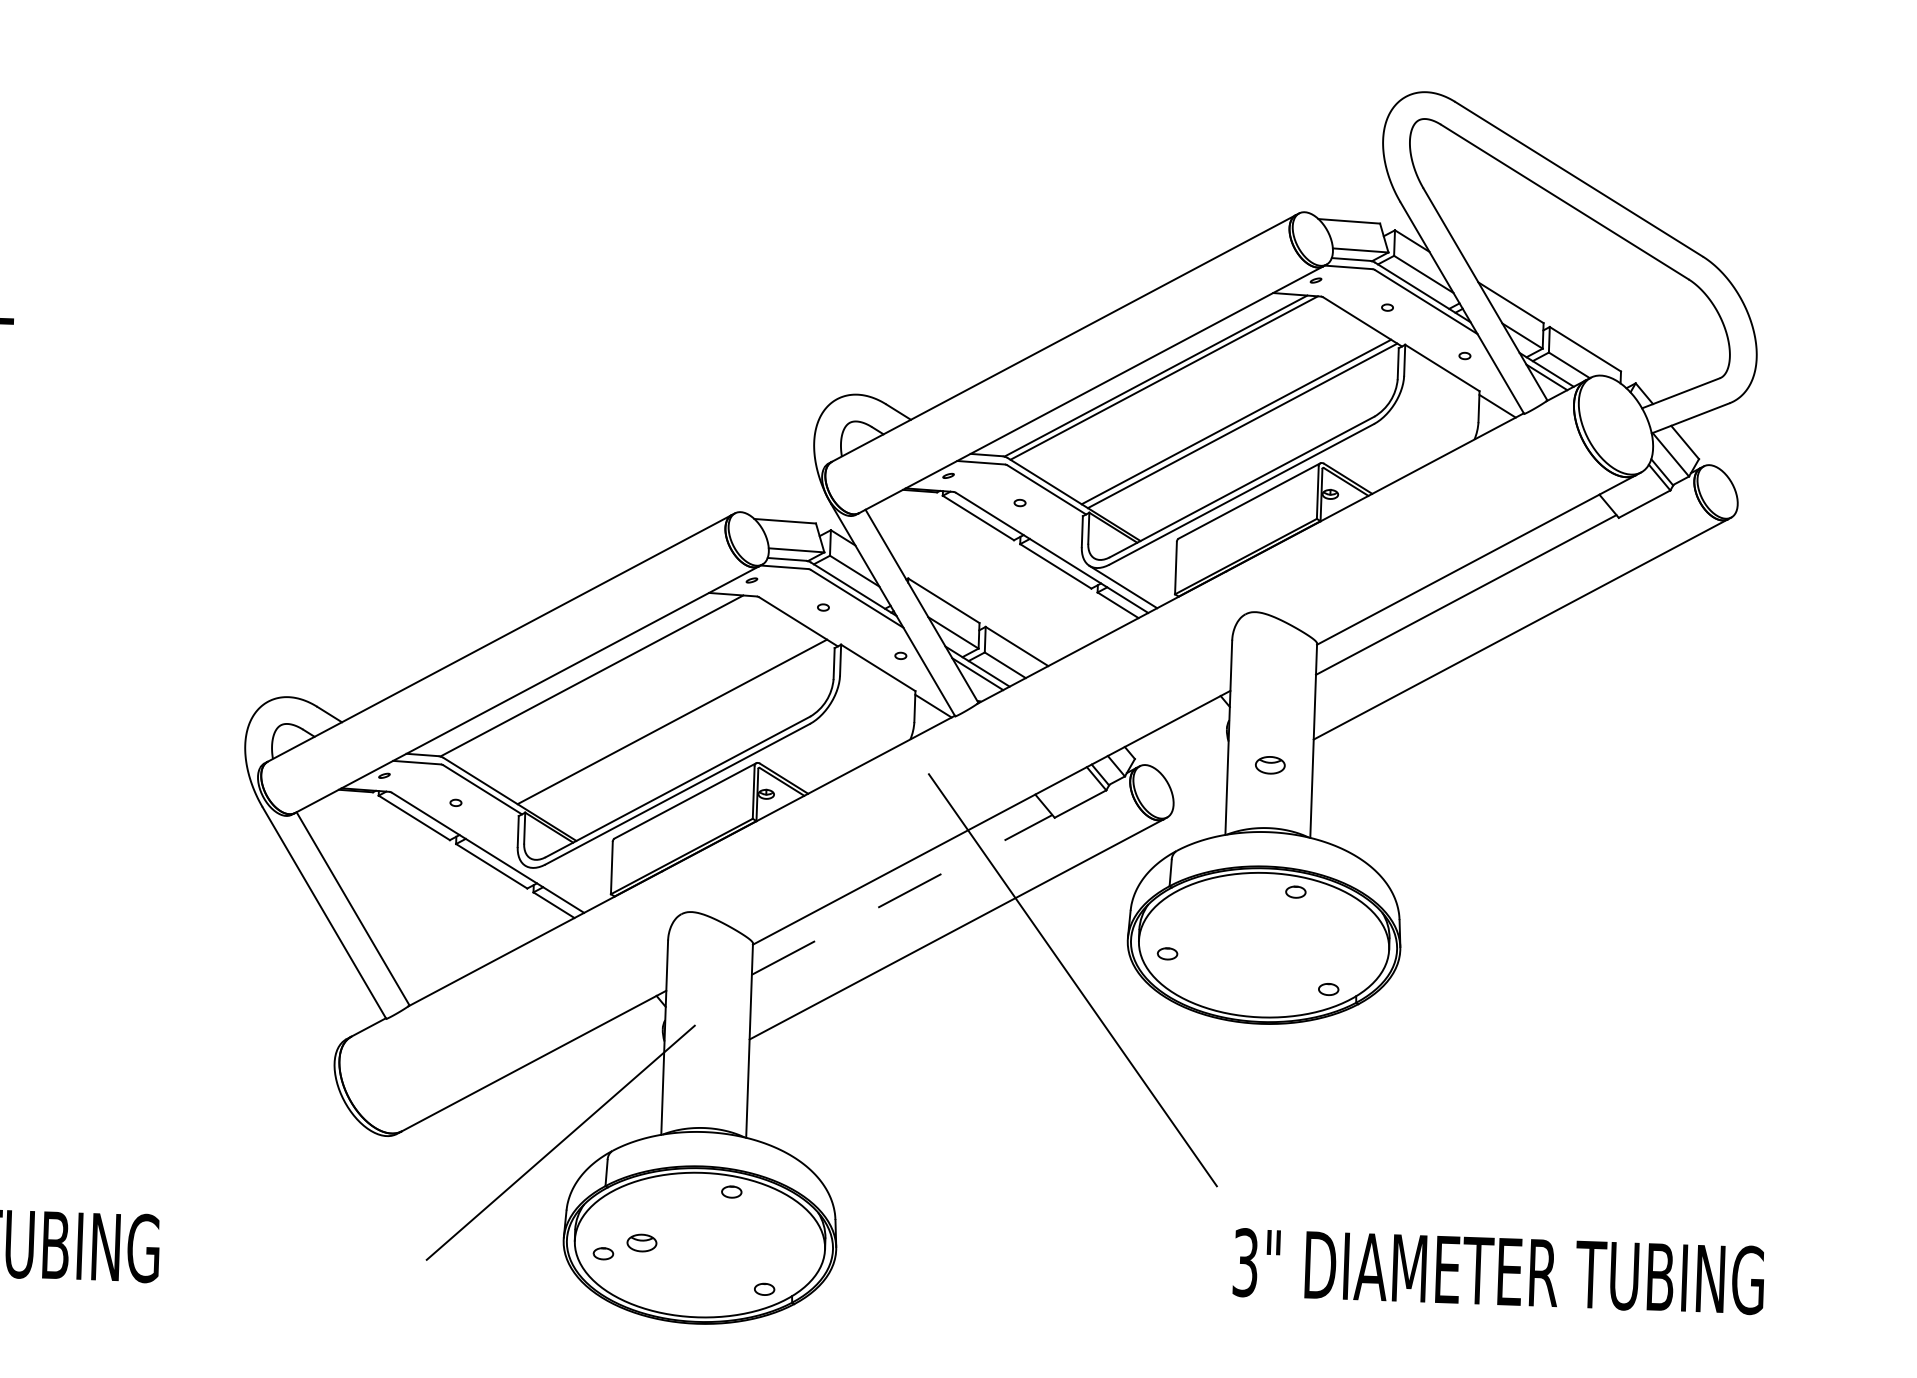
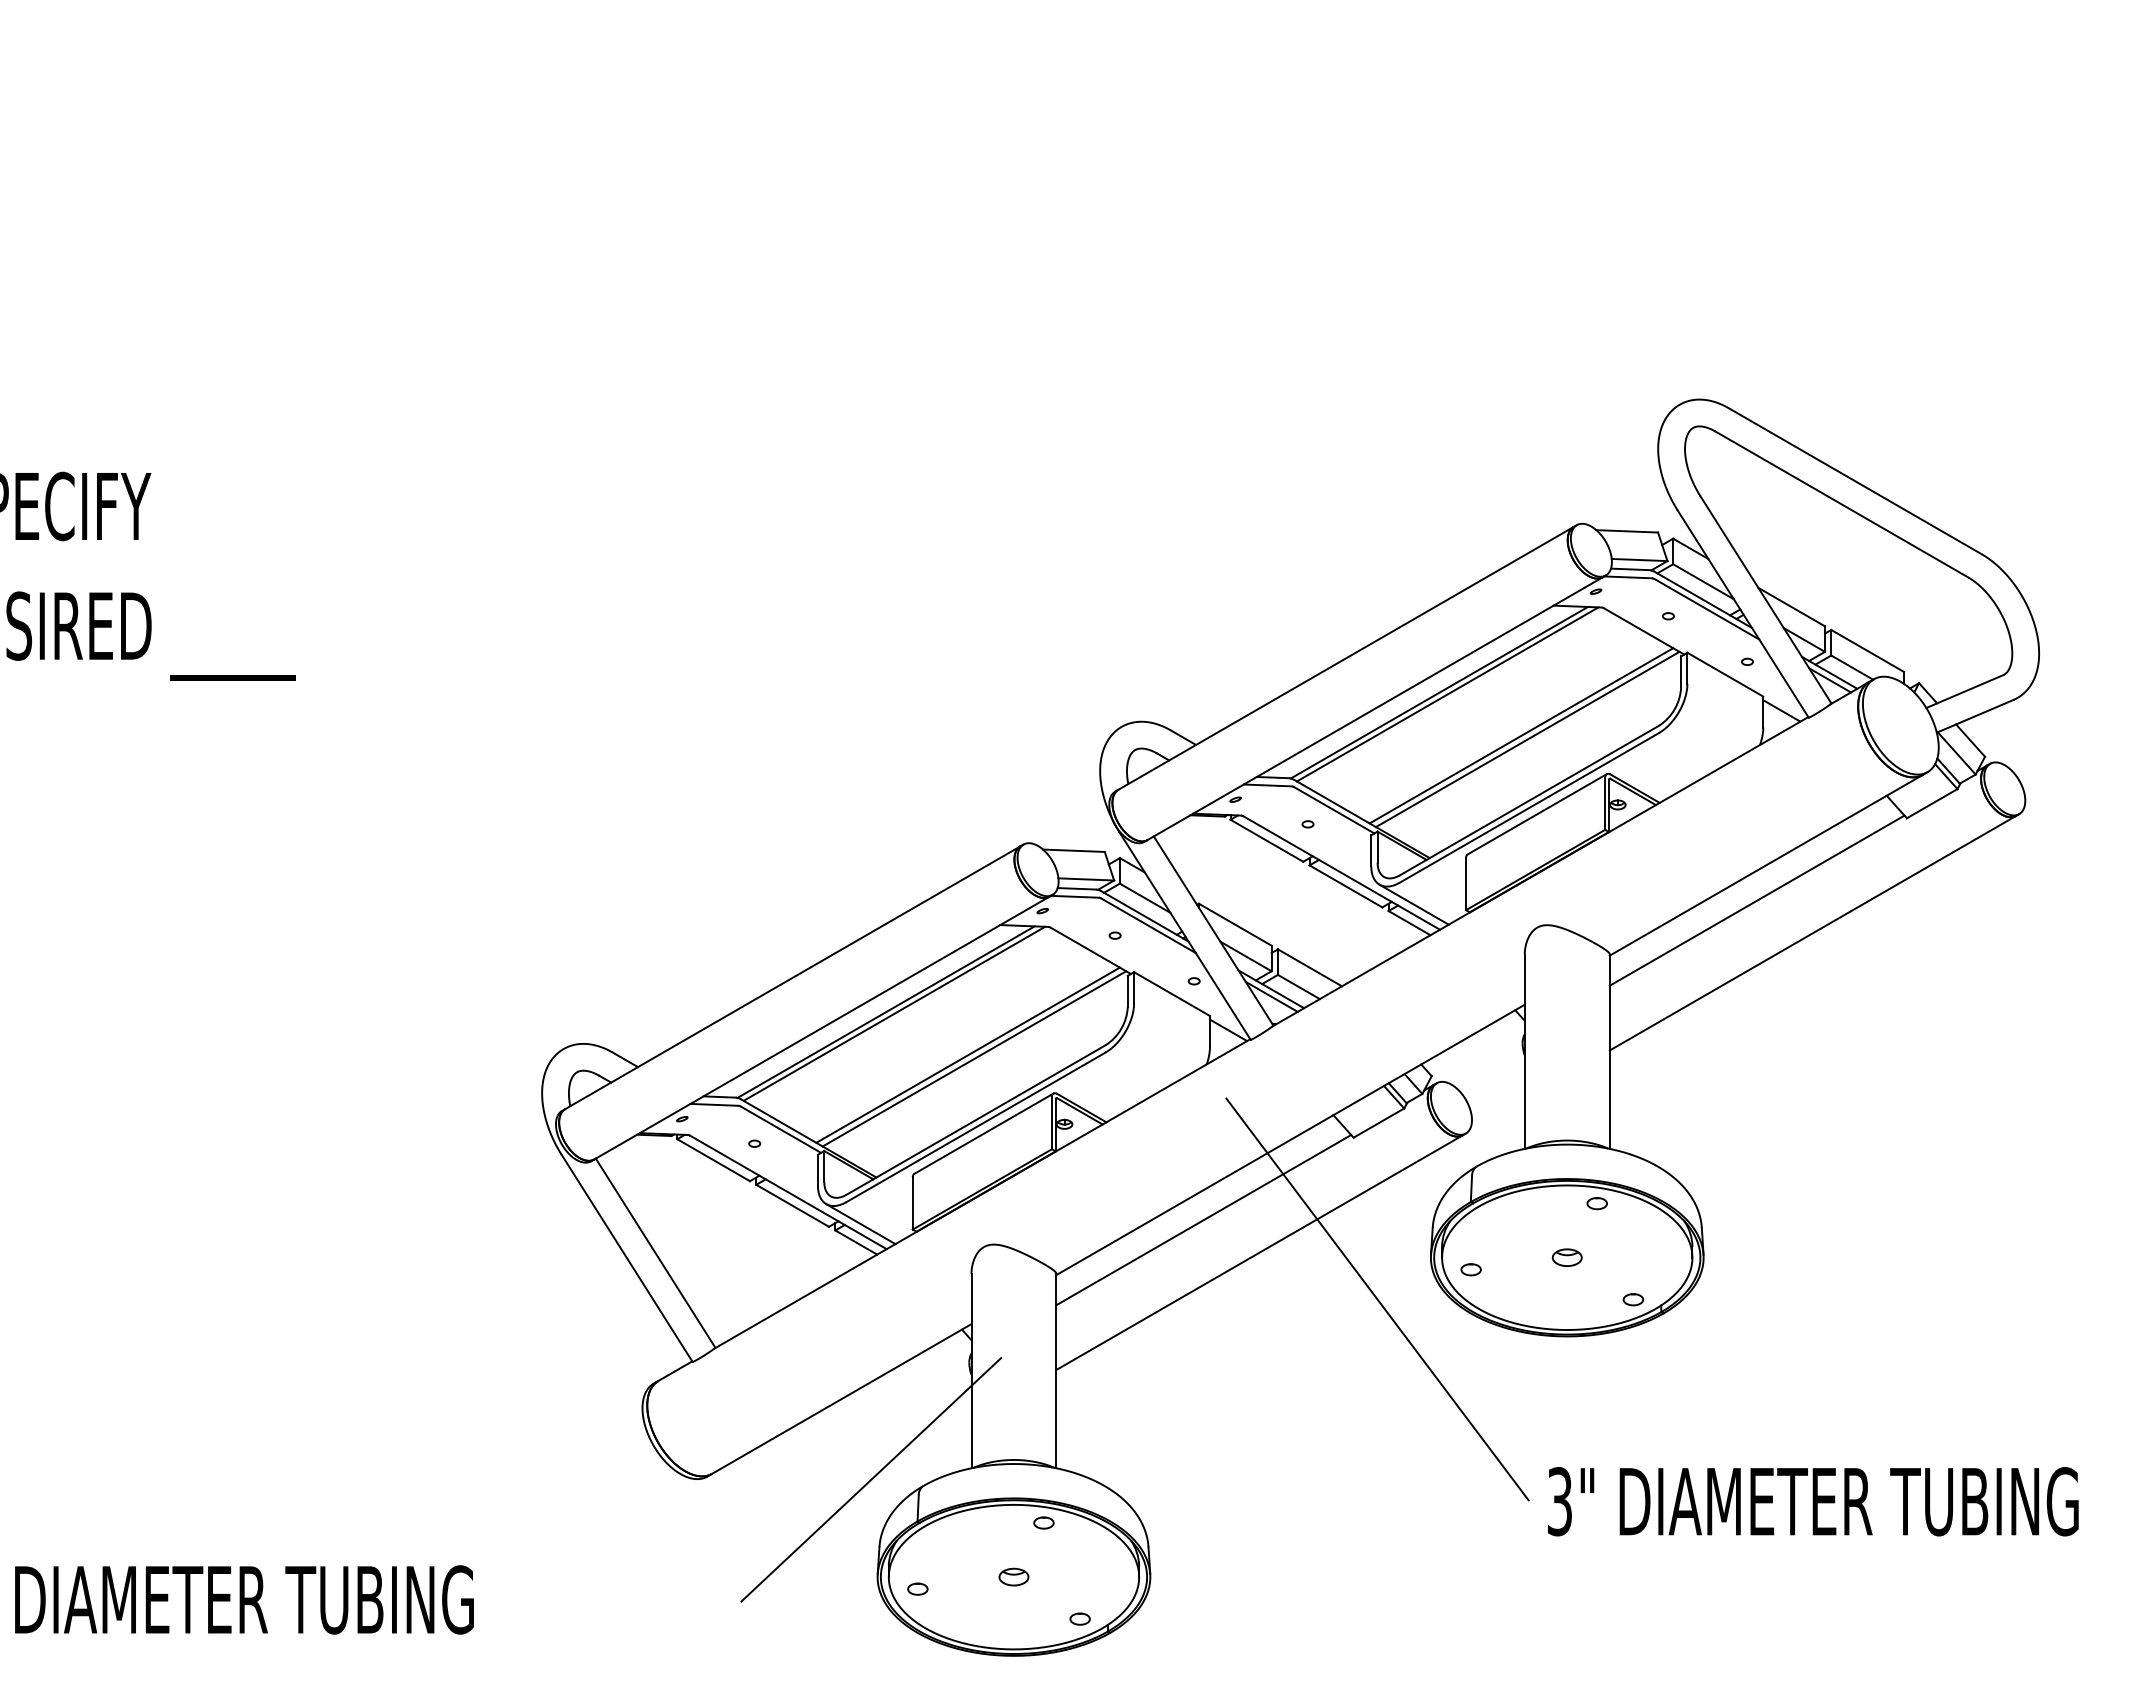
line: (600, 677) -> (894, 1013), added
line: (678, 725) -> (974, 1058), added
part: (1269, 765) -> (1566, 1257), moved
line: (558, 887) -> (860, 1224), added
line: (902, 894) -> (1204, 1219), dashed -> solid
part: (641, 1242) -> (1013, 1576), moved
text: (1499, 1271) -> (1813, 1501), moved

